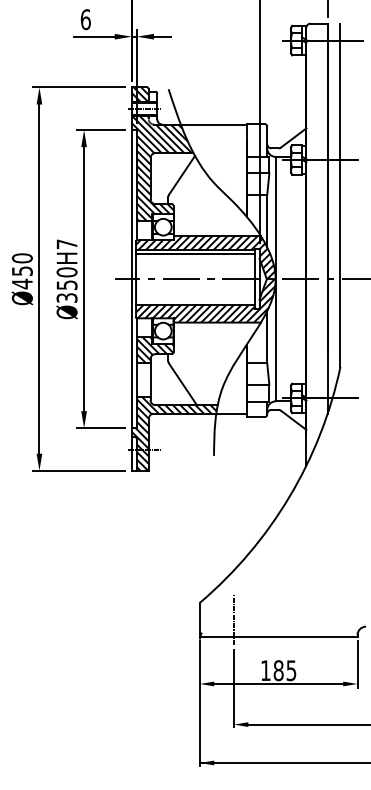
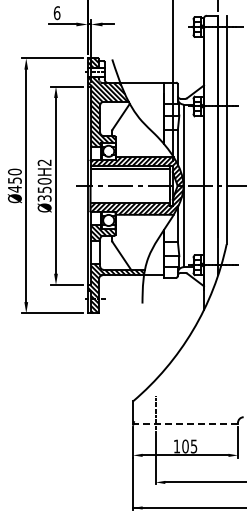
text: (66, 244) -> (44, 162), Ø350H7 -> Ø350H2
line: (278, 637) -> (185, 424), solid -> dashed
text: (278, 670) -> (185, 446), 185 -> 105

